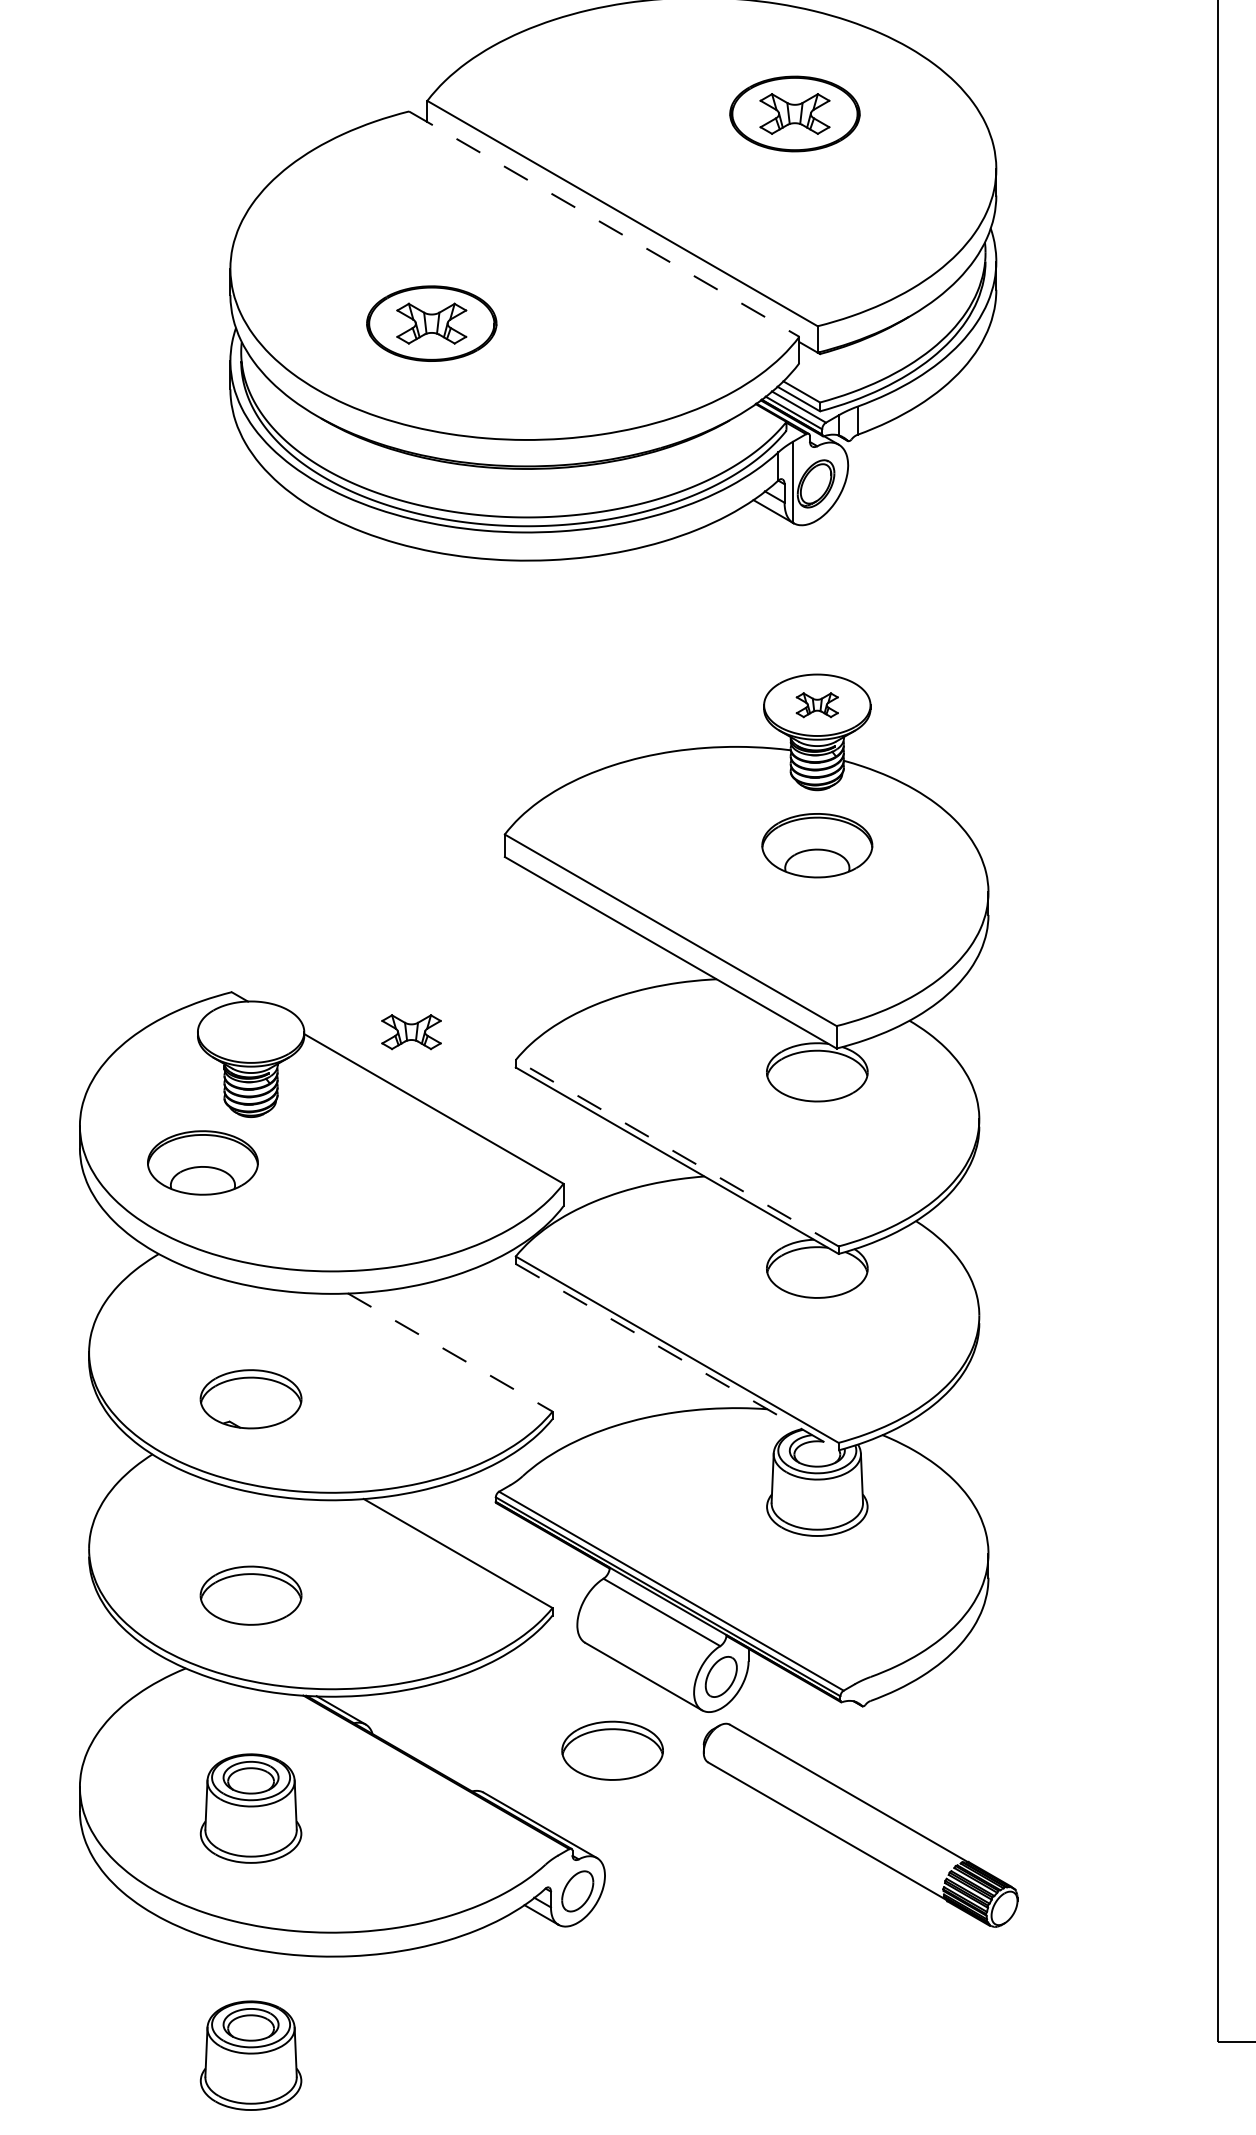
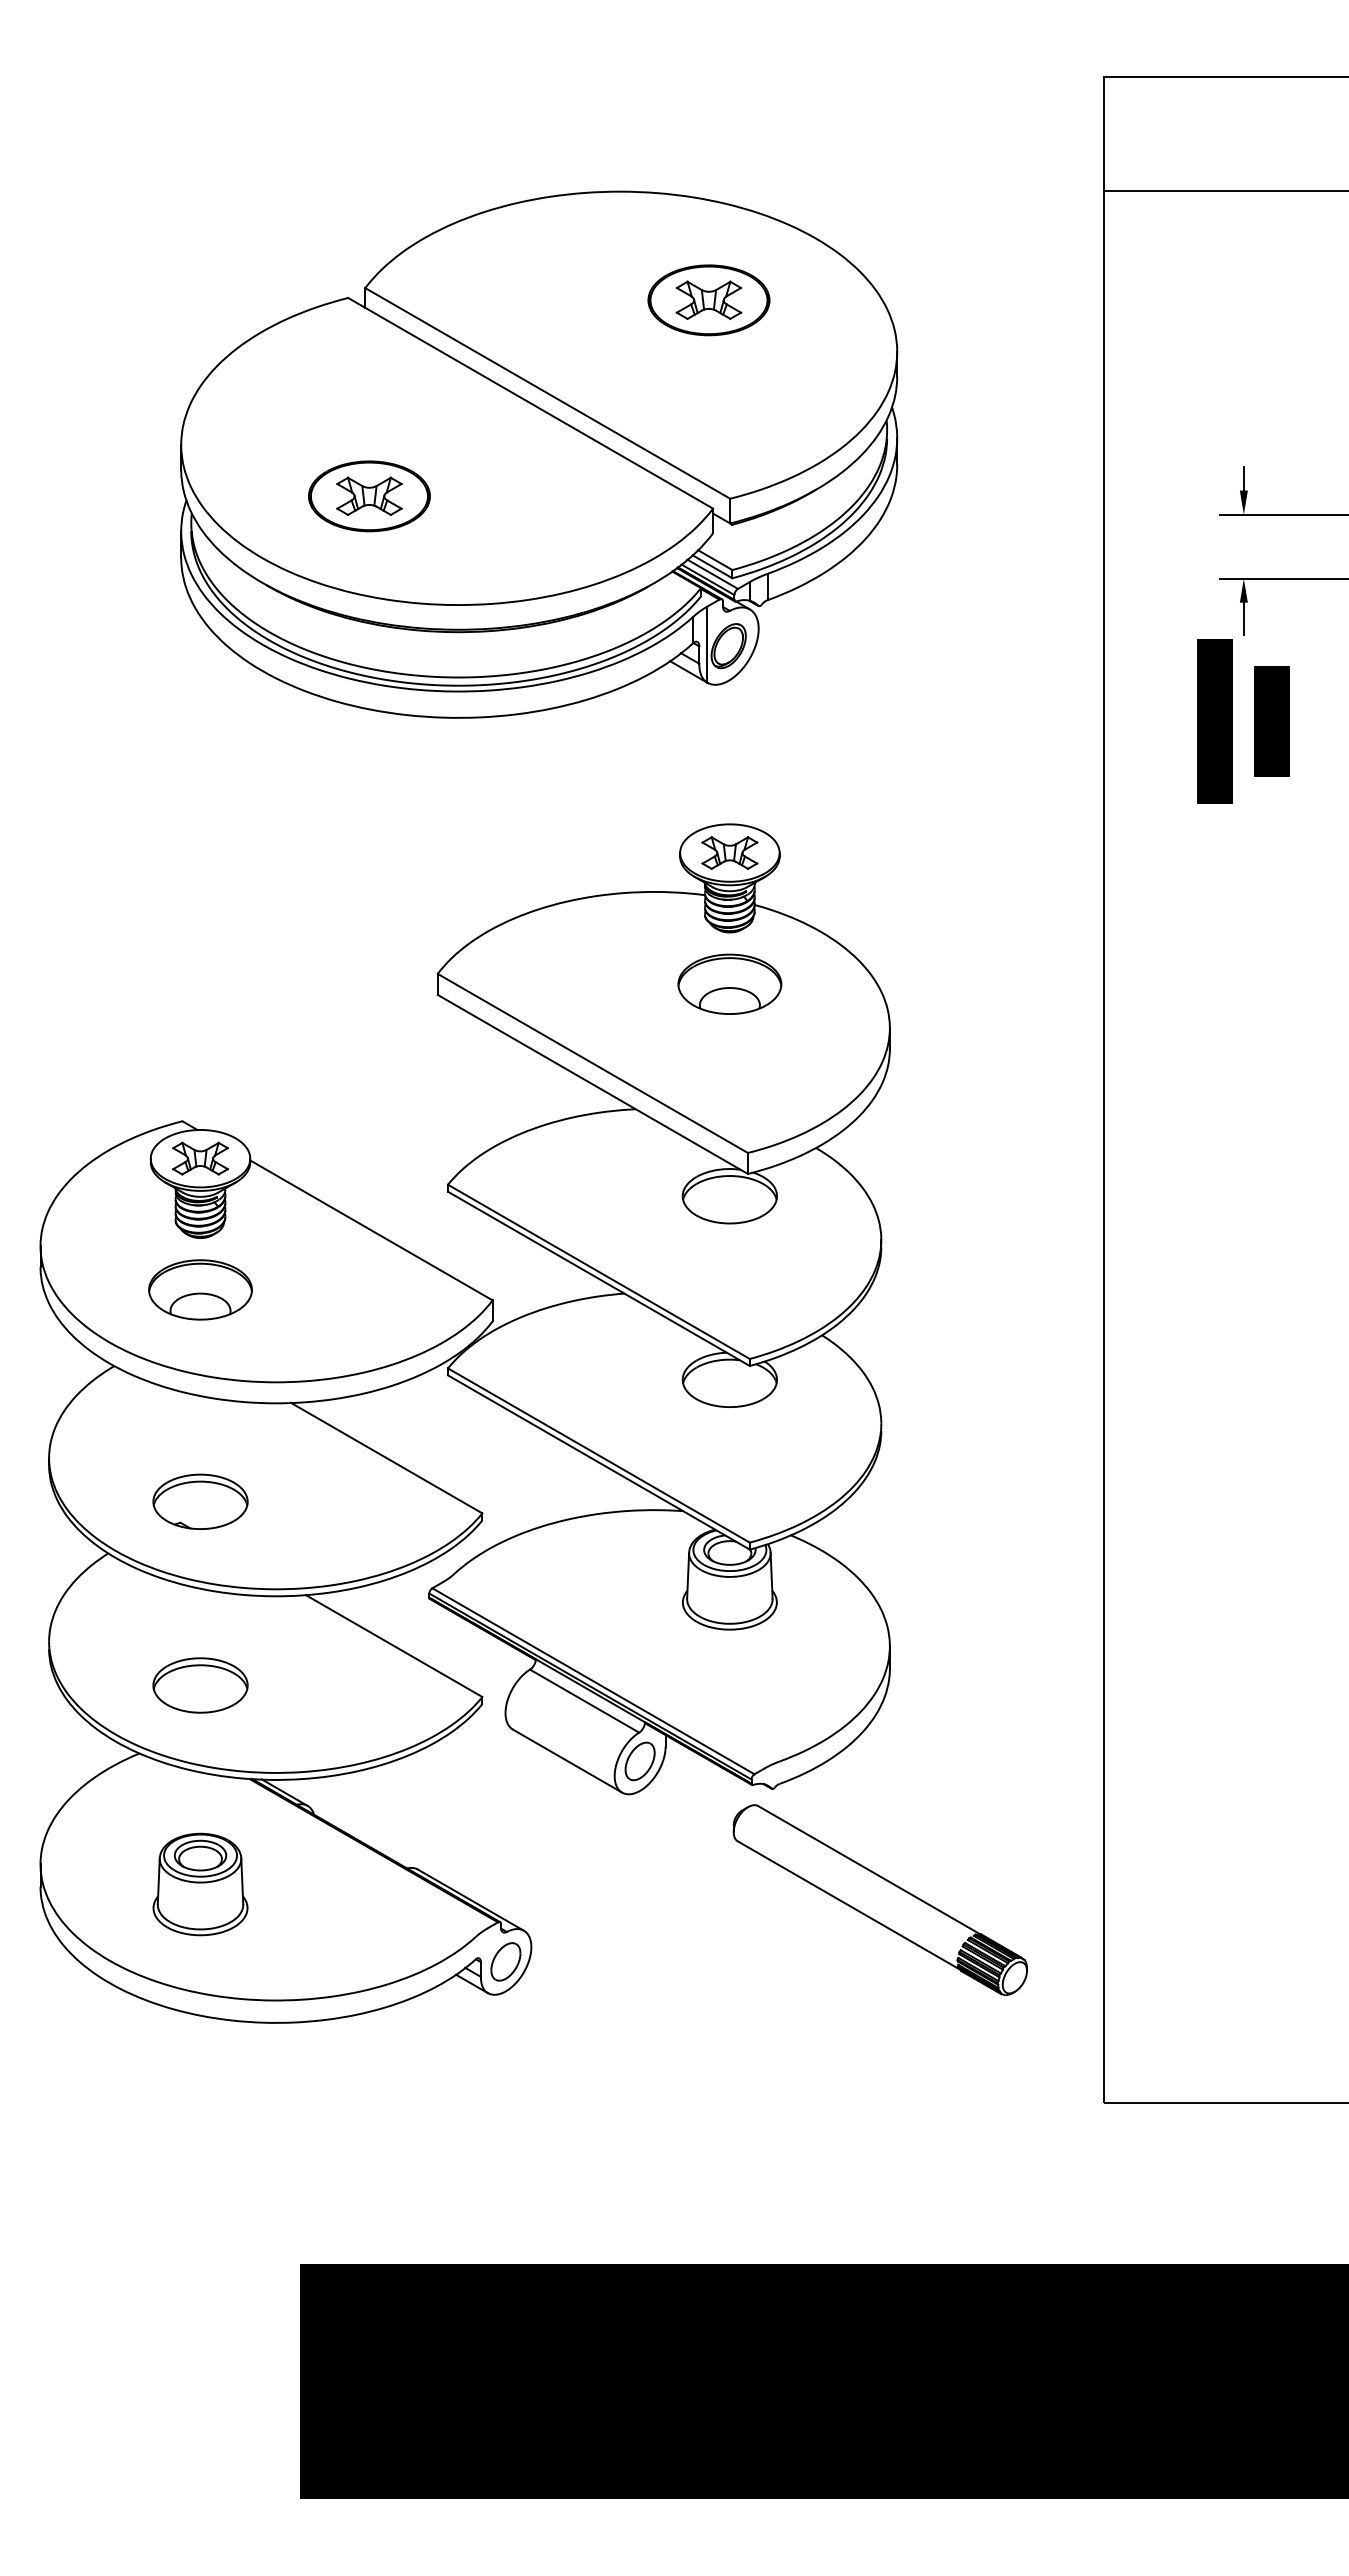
line: (604, 224) -> (530, 403), dashed -> solid
part: (816, 704) -> (729, 852), size x1.43
part: (411, 1031) -> (200, 1158), moved
line: (676, 1152) -> (598, 1271), dashed -> solid
part: (202, 1162) -> (200, 1289), moved
line: (450, 1352) -> (386, 1458), dashed -> solid
line: (677, 1357) -> (599, 1462), dashed -> solid
part: (612, 1750) -> (538, 1830), removed
part: (859, 1825) -> (879, 1900), moved
part: (251, 2055) -> (200, 2115), removed

